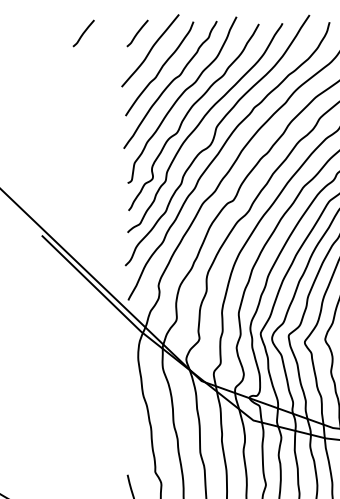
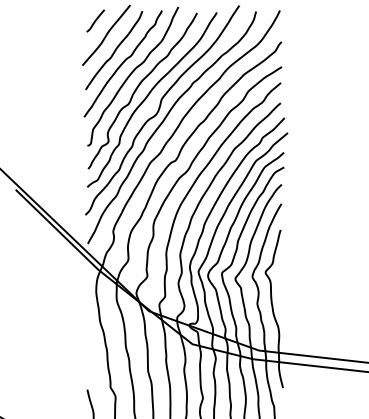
line: (83, 32) -> (50, 20), removed

